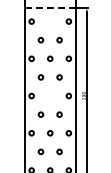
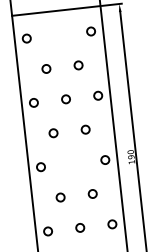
line: (50, 7) -> (56, 10), dashed -> solid

